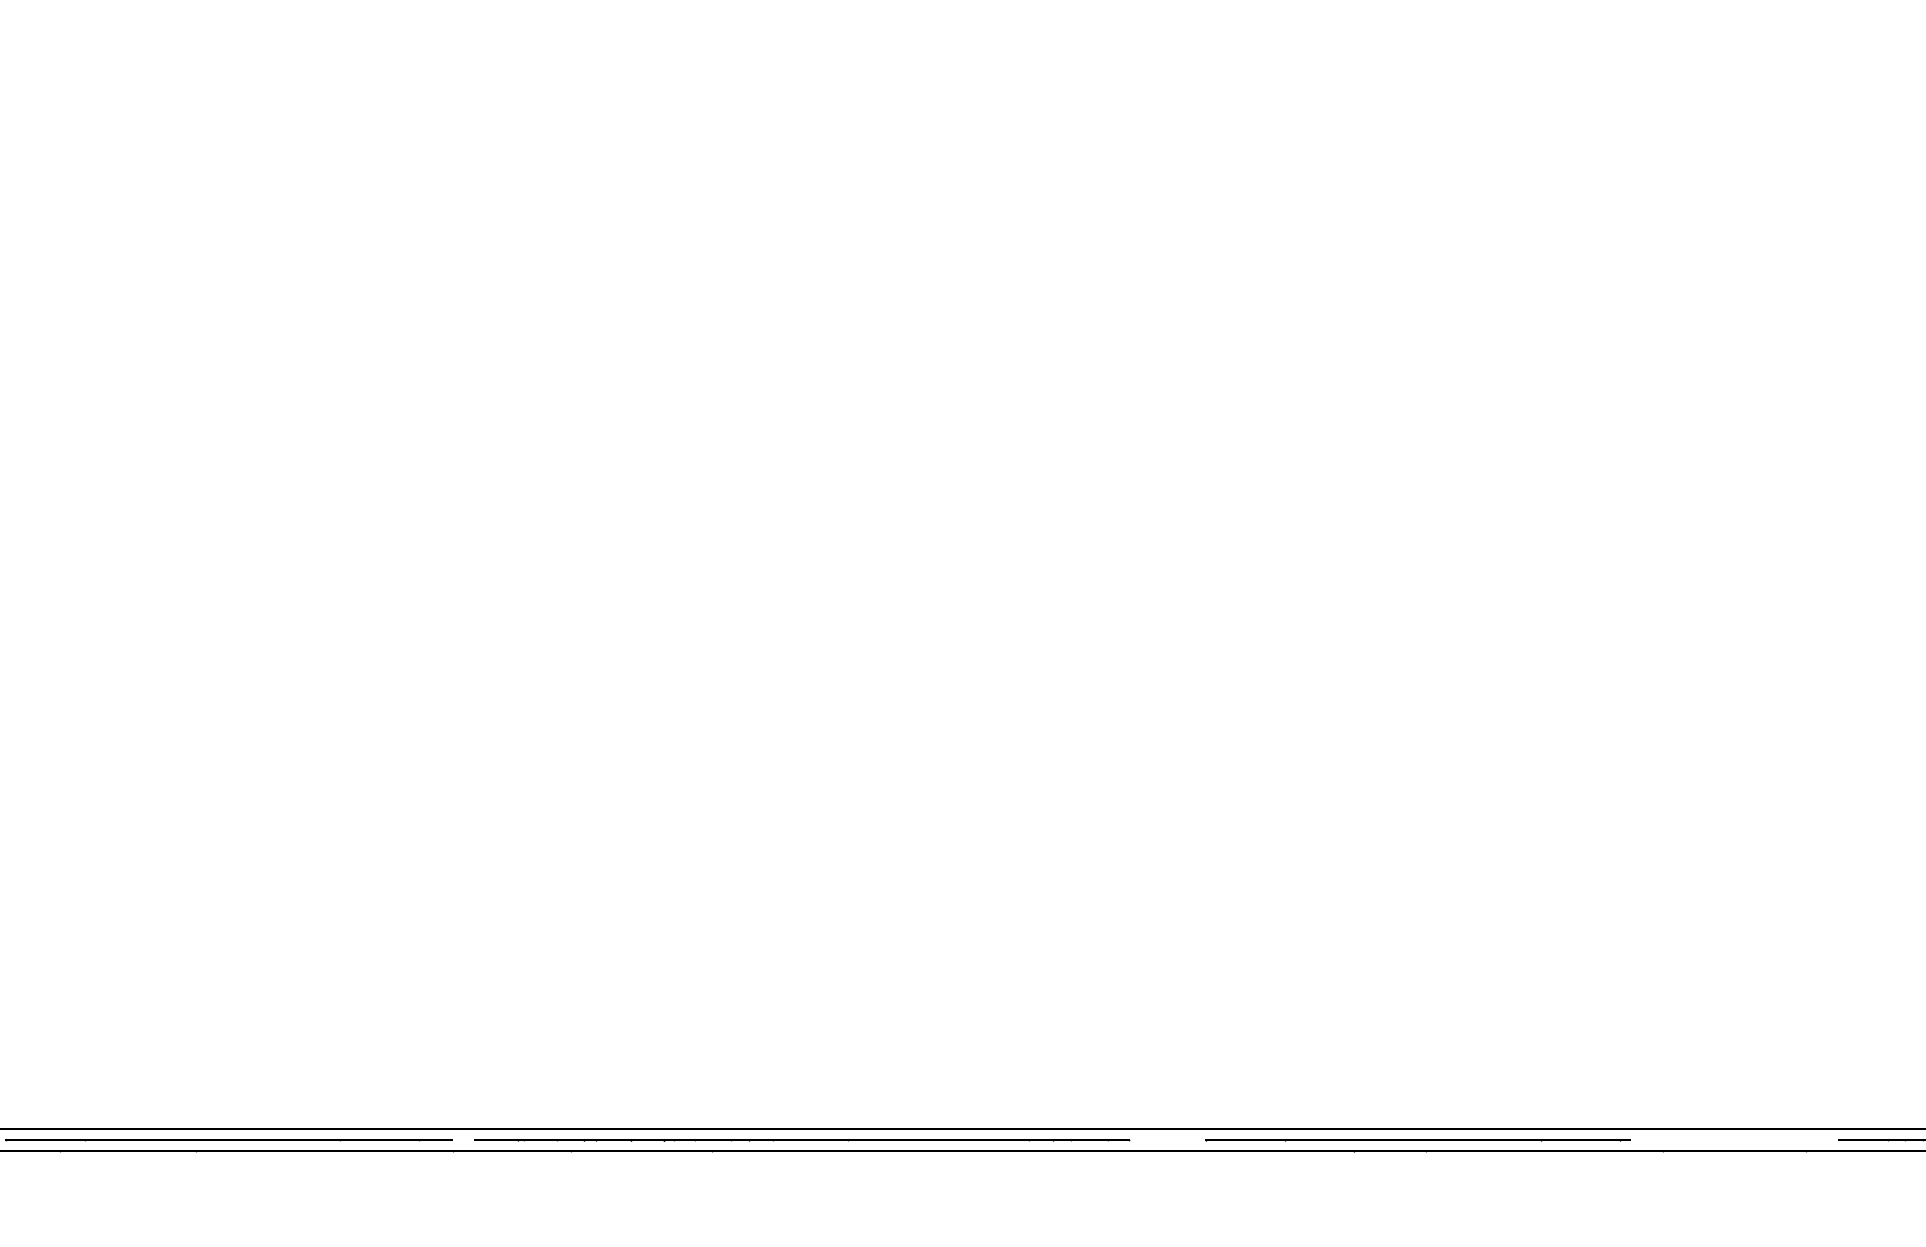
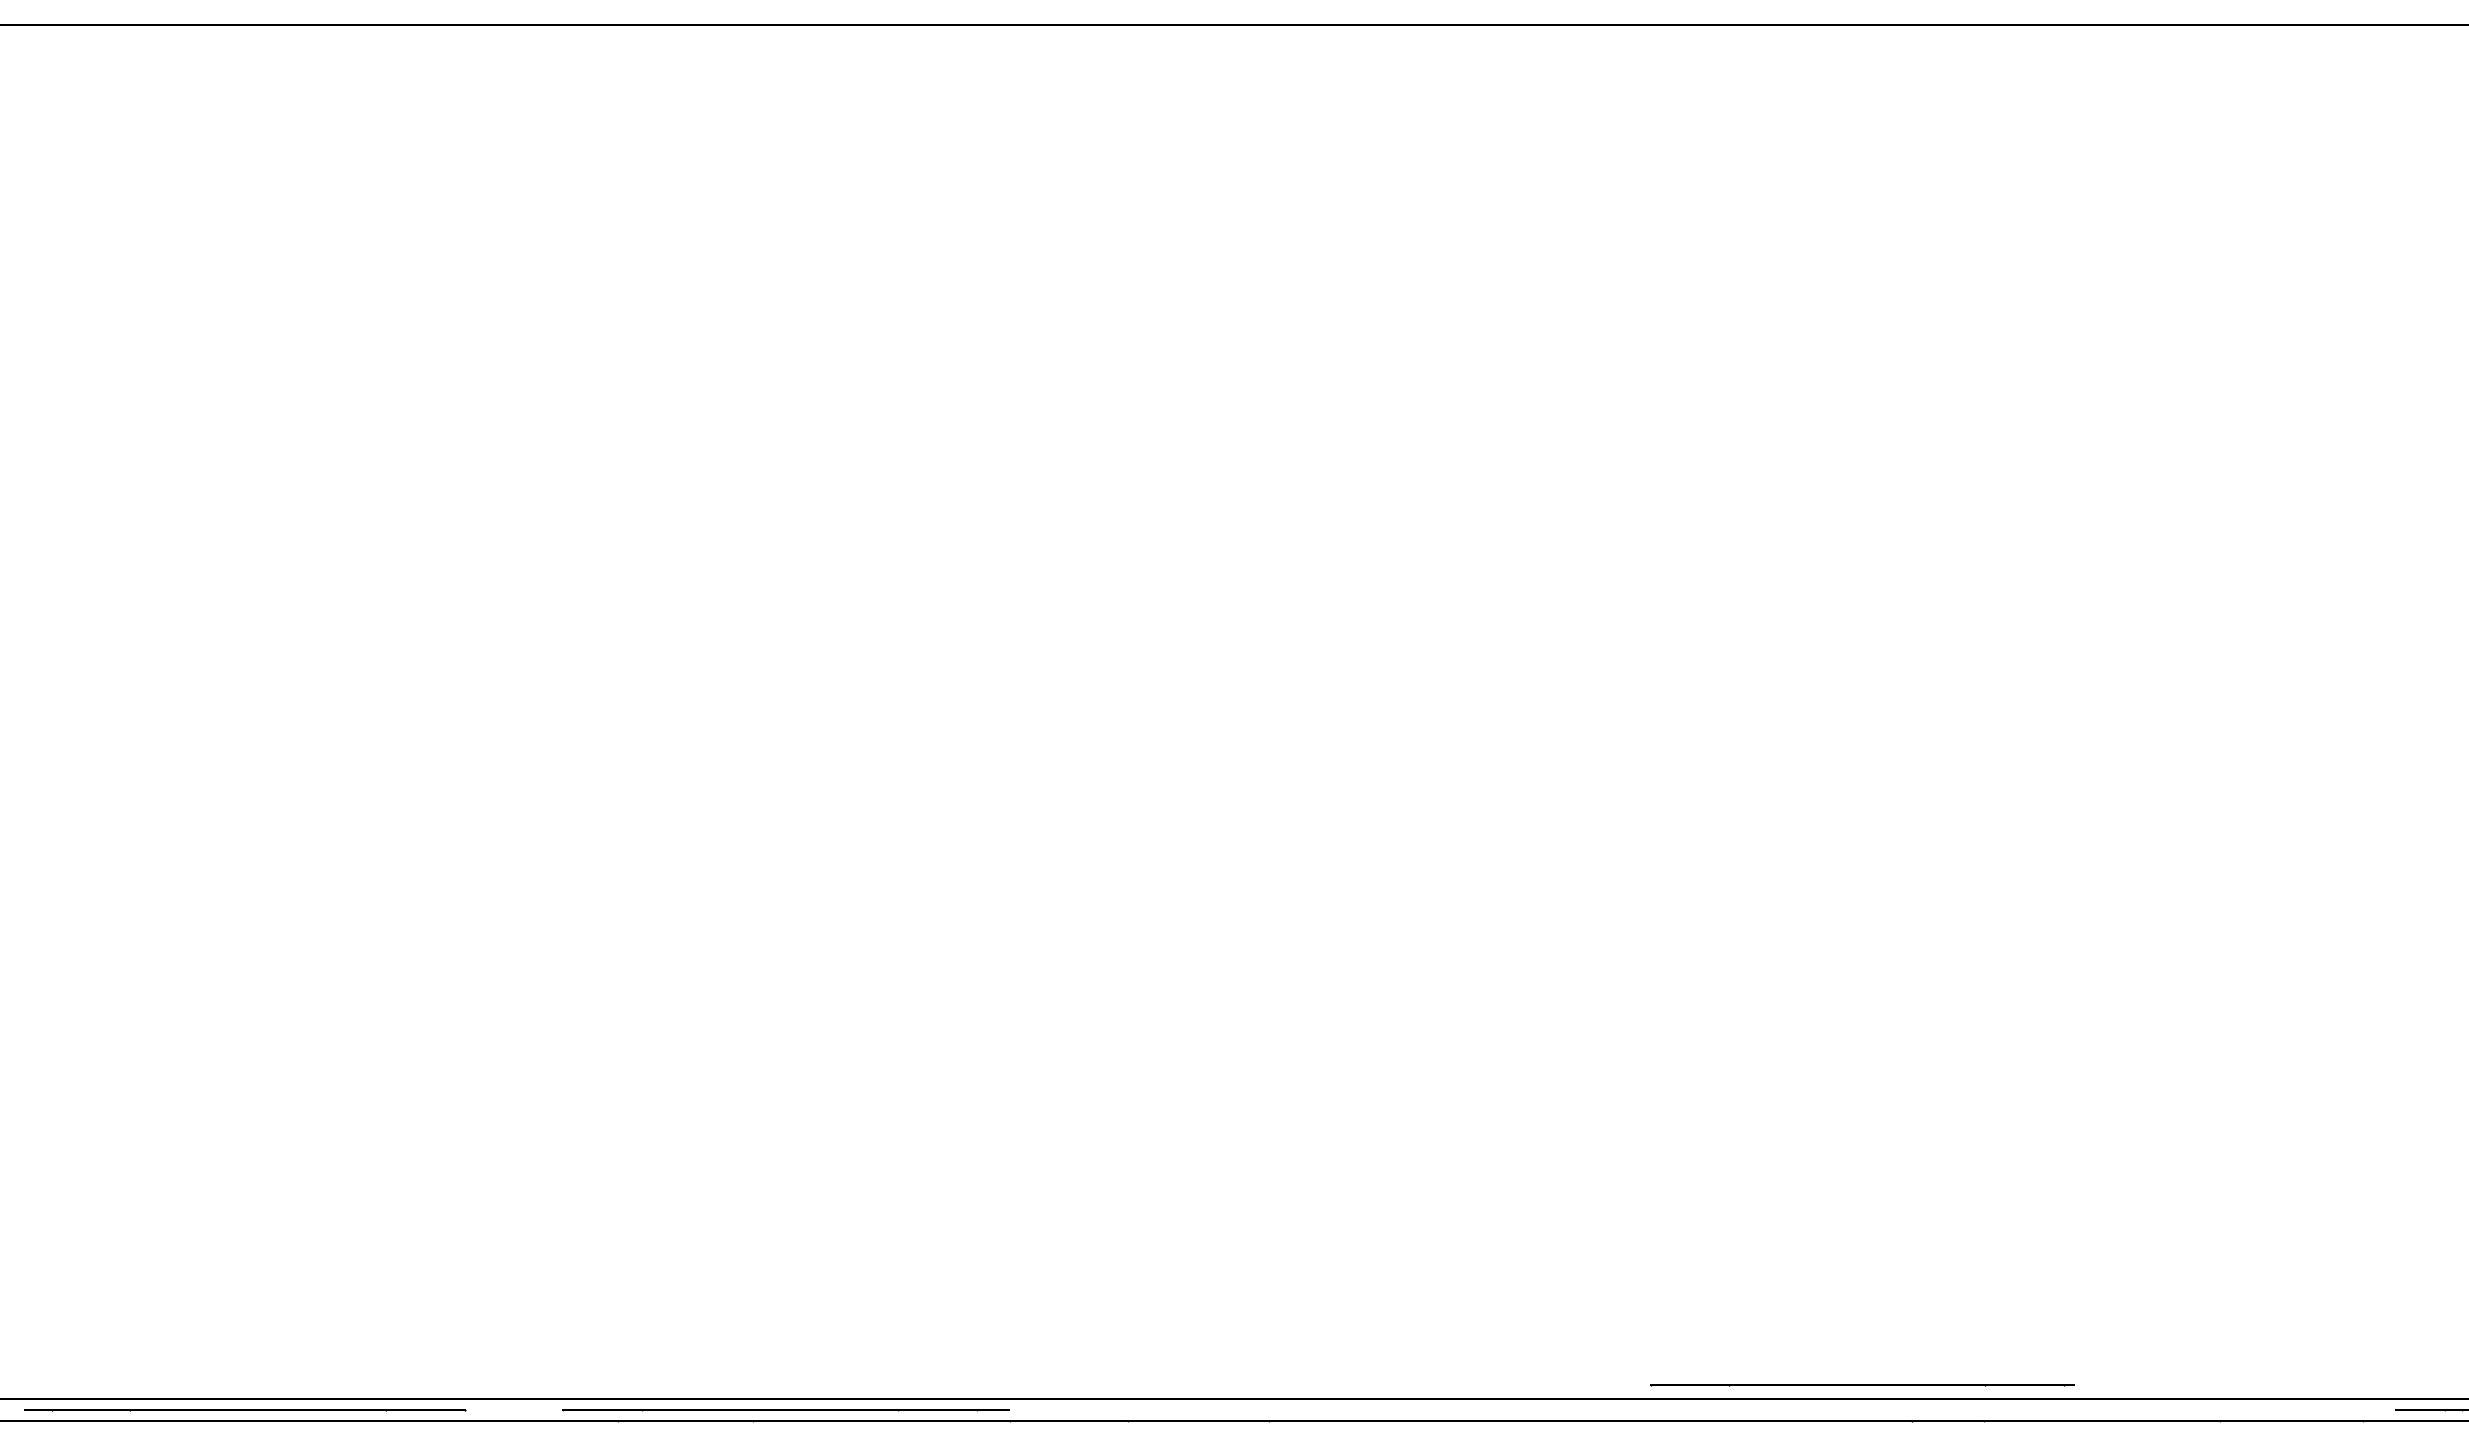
line: (802, 1139) -> (1359, 1410), removed
line: (1418, 1139) -> (1862, 1385), moved

